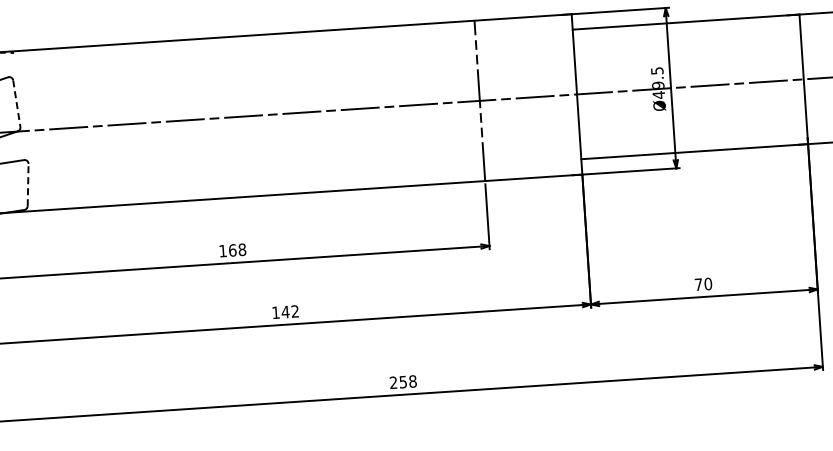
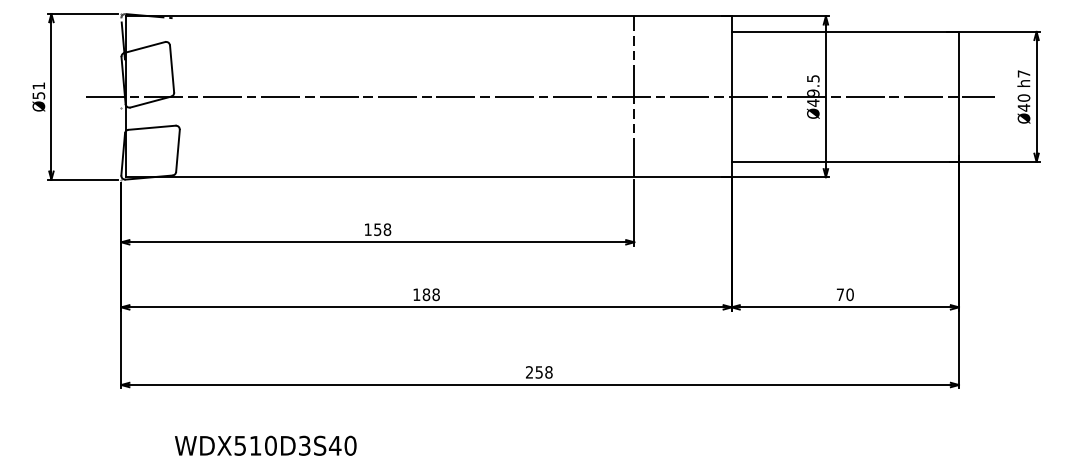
line: (17, 103) -> (172, 68), dashed -> solid
line: (28, 184) -> (178, 150), dashed -> solid
text: (232, 250) -> (377, 229), 168 -> 158
text: (289, 311) -> (430, 294), 142 -> 188

